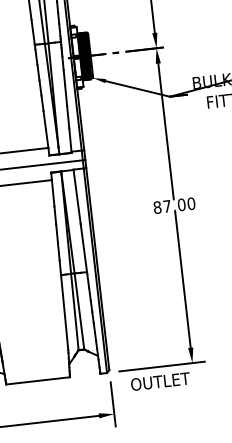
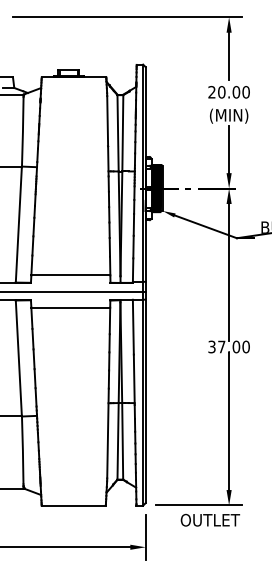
text: (156, 207) -> (211, 346), 87.00 -> 37.00
text: (160, 380) -> (210, 519), moved

